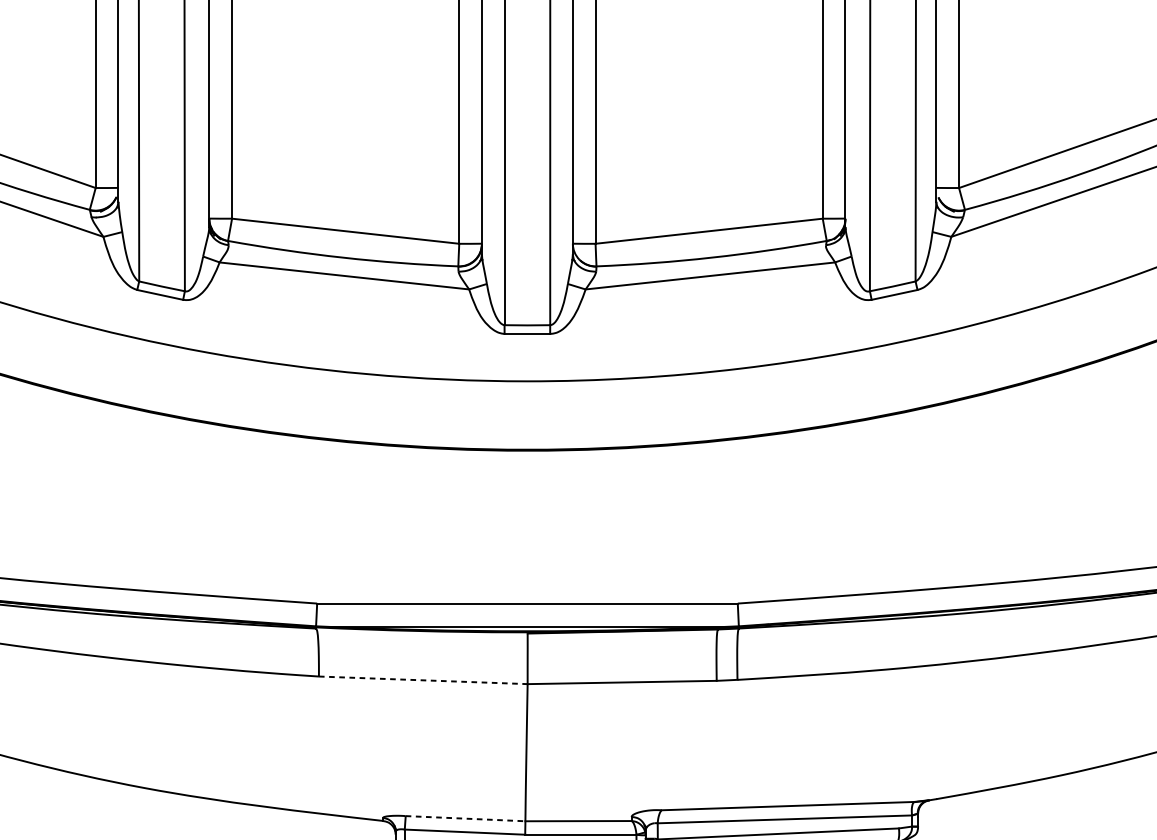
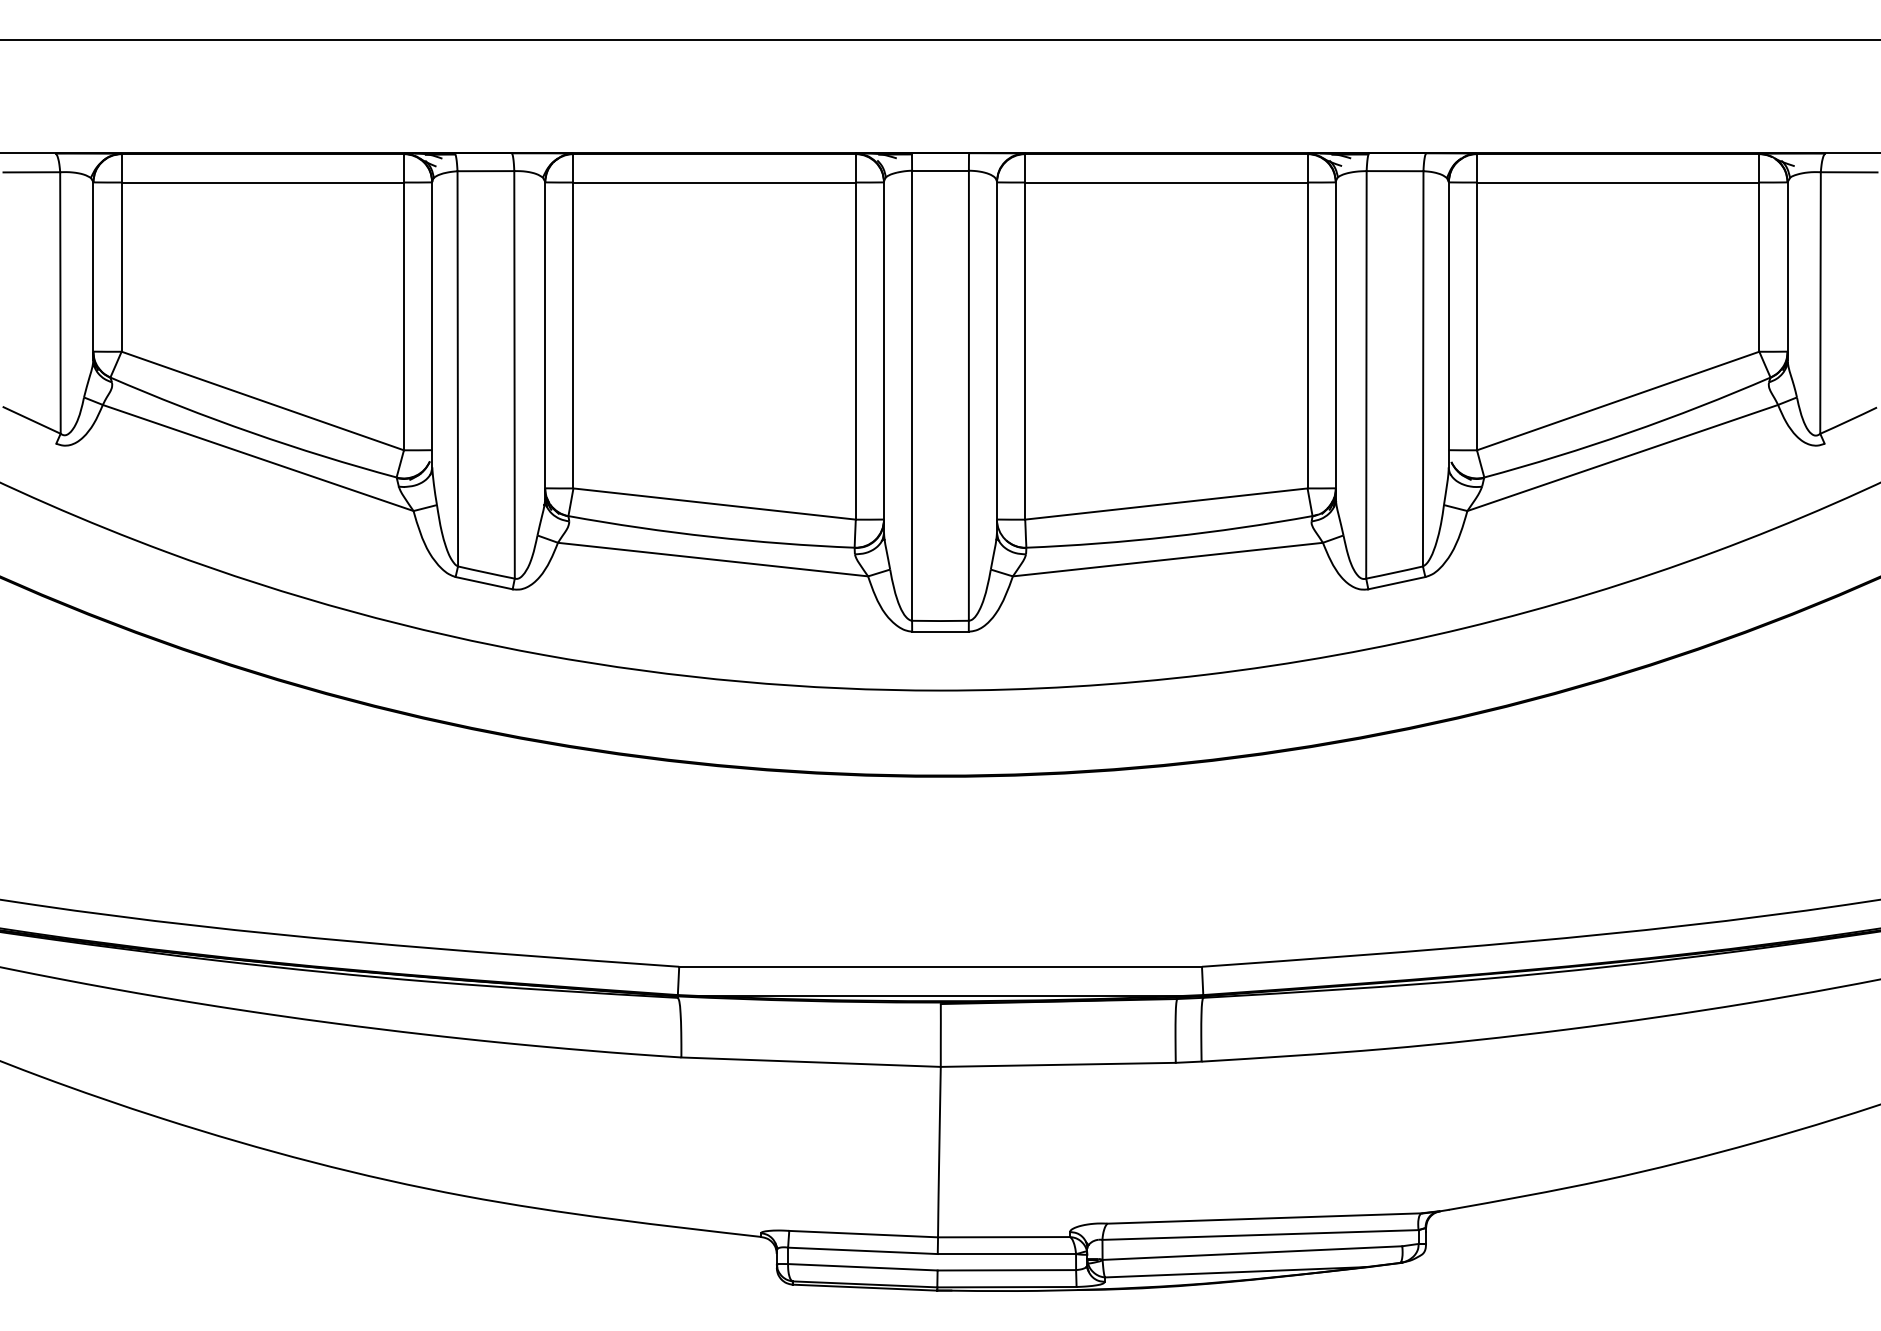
line: (423, 680) -> (811, 1062), dashed -> solid
line: (466, 818) -> (864, 1234), dashed -> solid

